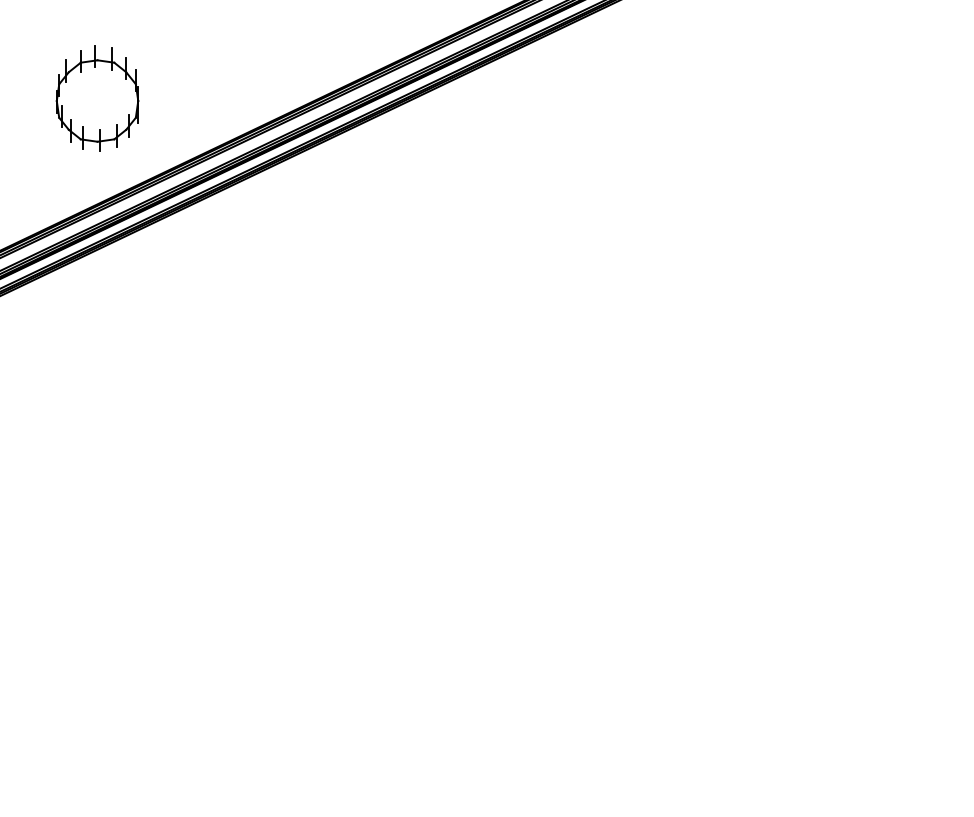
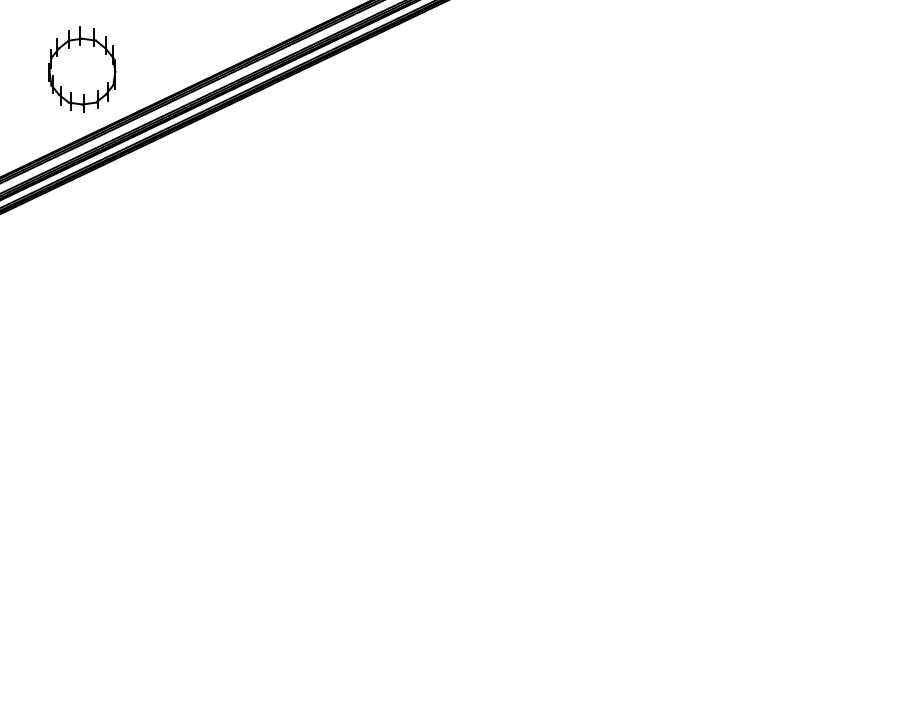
part: (97, 98) -> (82, 69), moved

